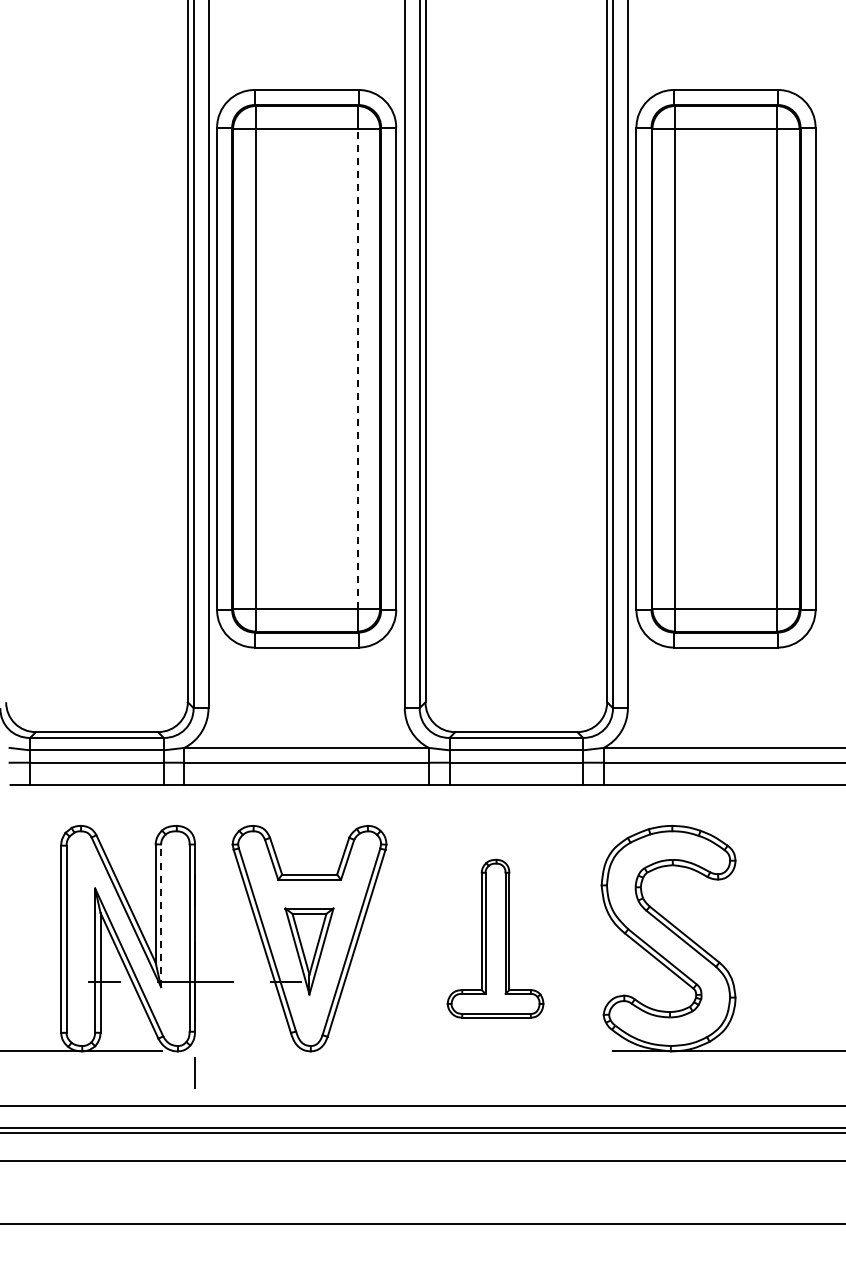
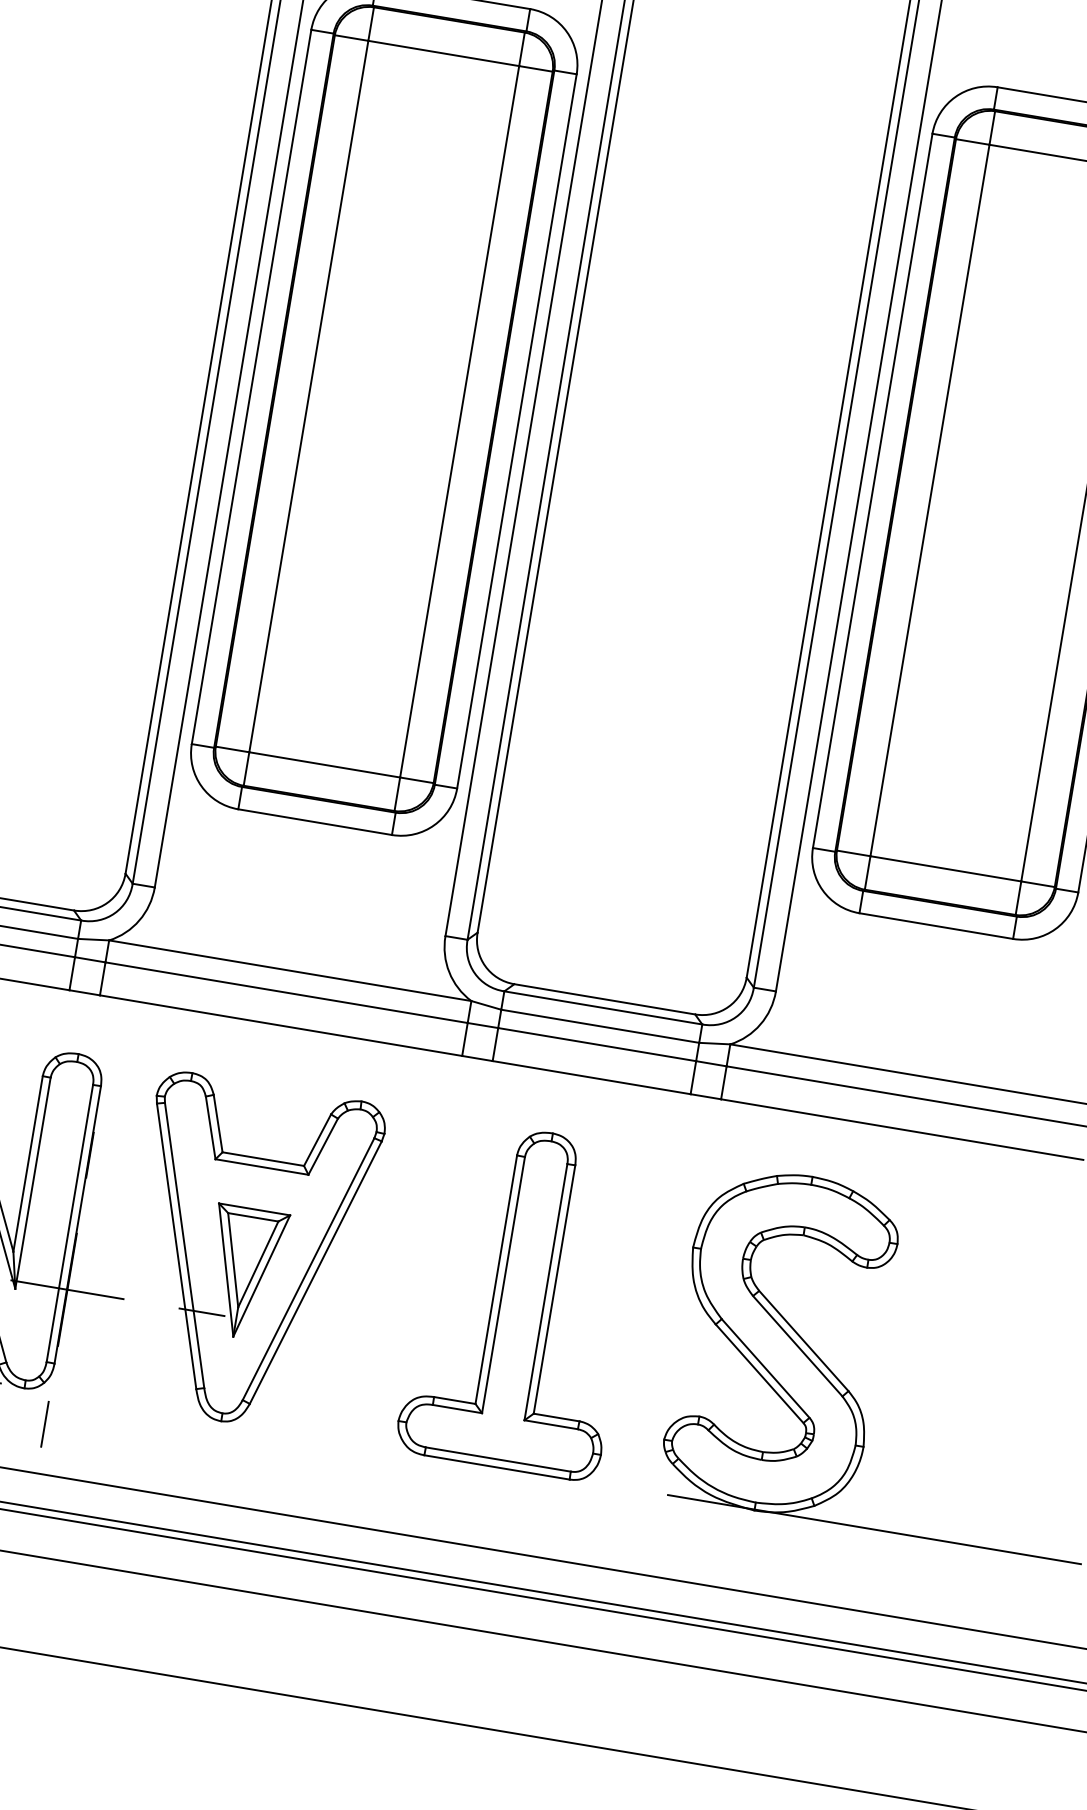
line: (357, 368) -> (459, 421), dashed -> solid
line: (161, 915) -> (33, 1182), dashed -> solid
part: (495, 938) -> (522, 1299), size x1.43

